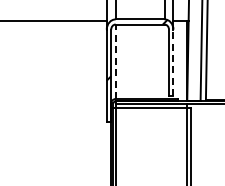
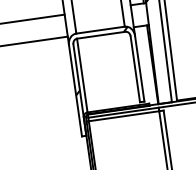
line: (115, 61) -> (82, 75), dashed -> solid
line: (173, 62) -> (139, 68), dashed -> solid

